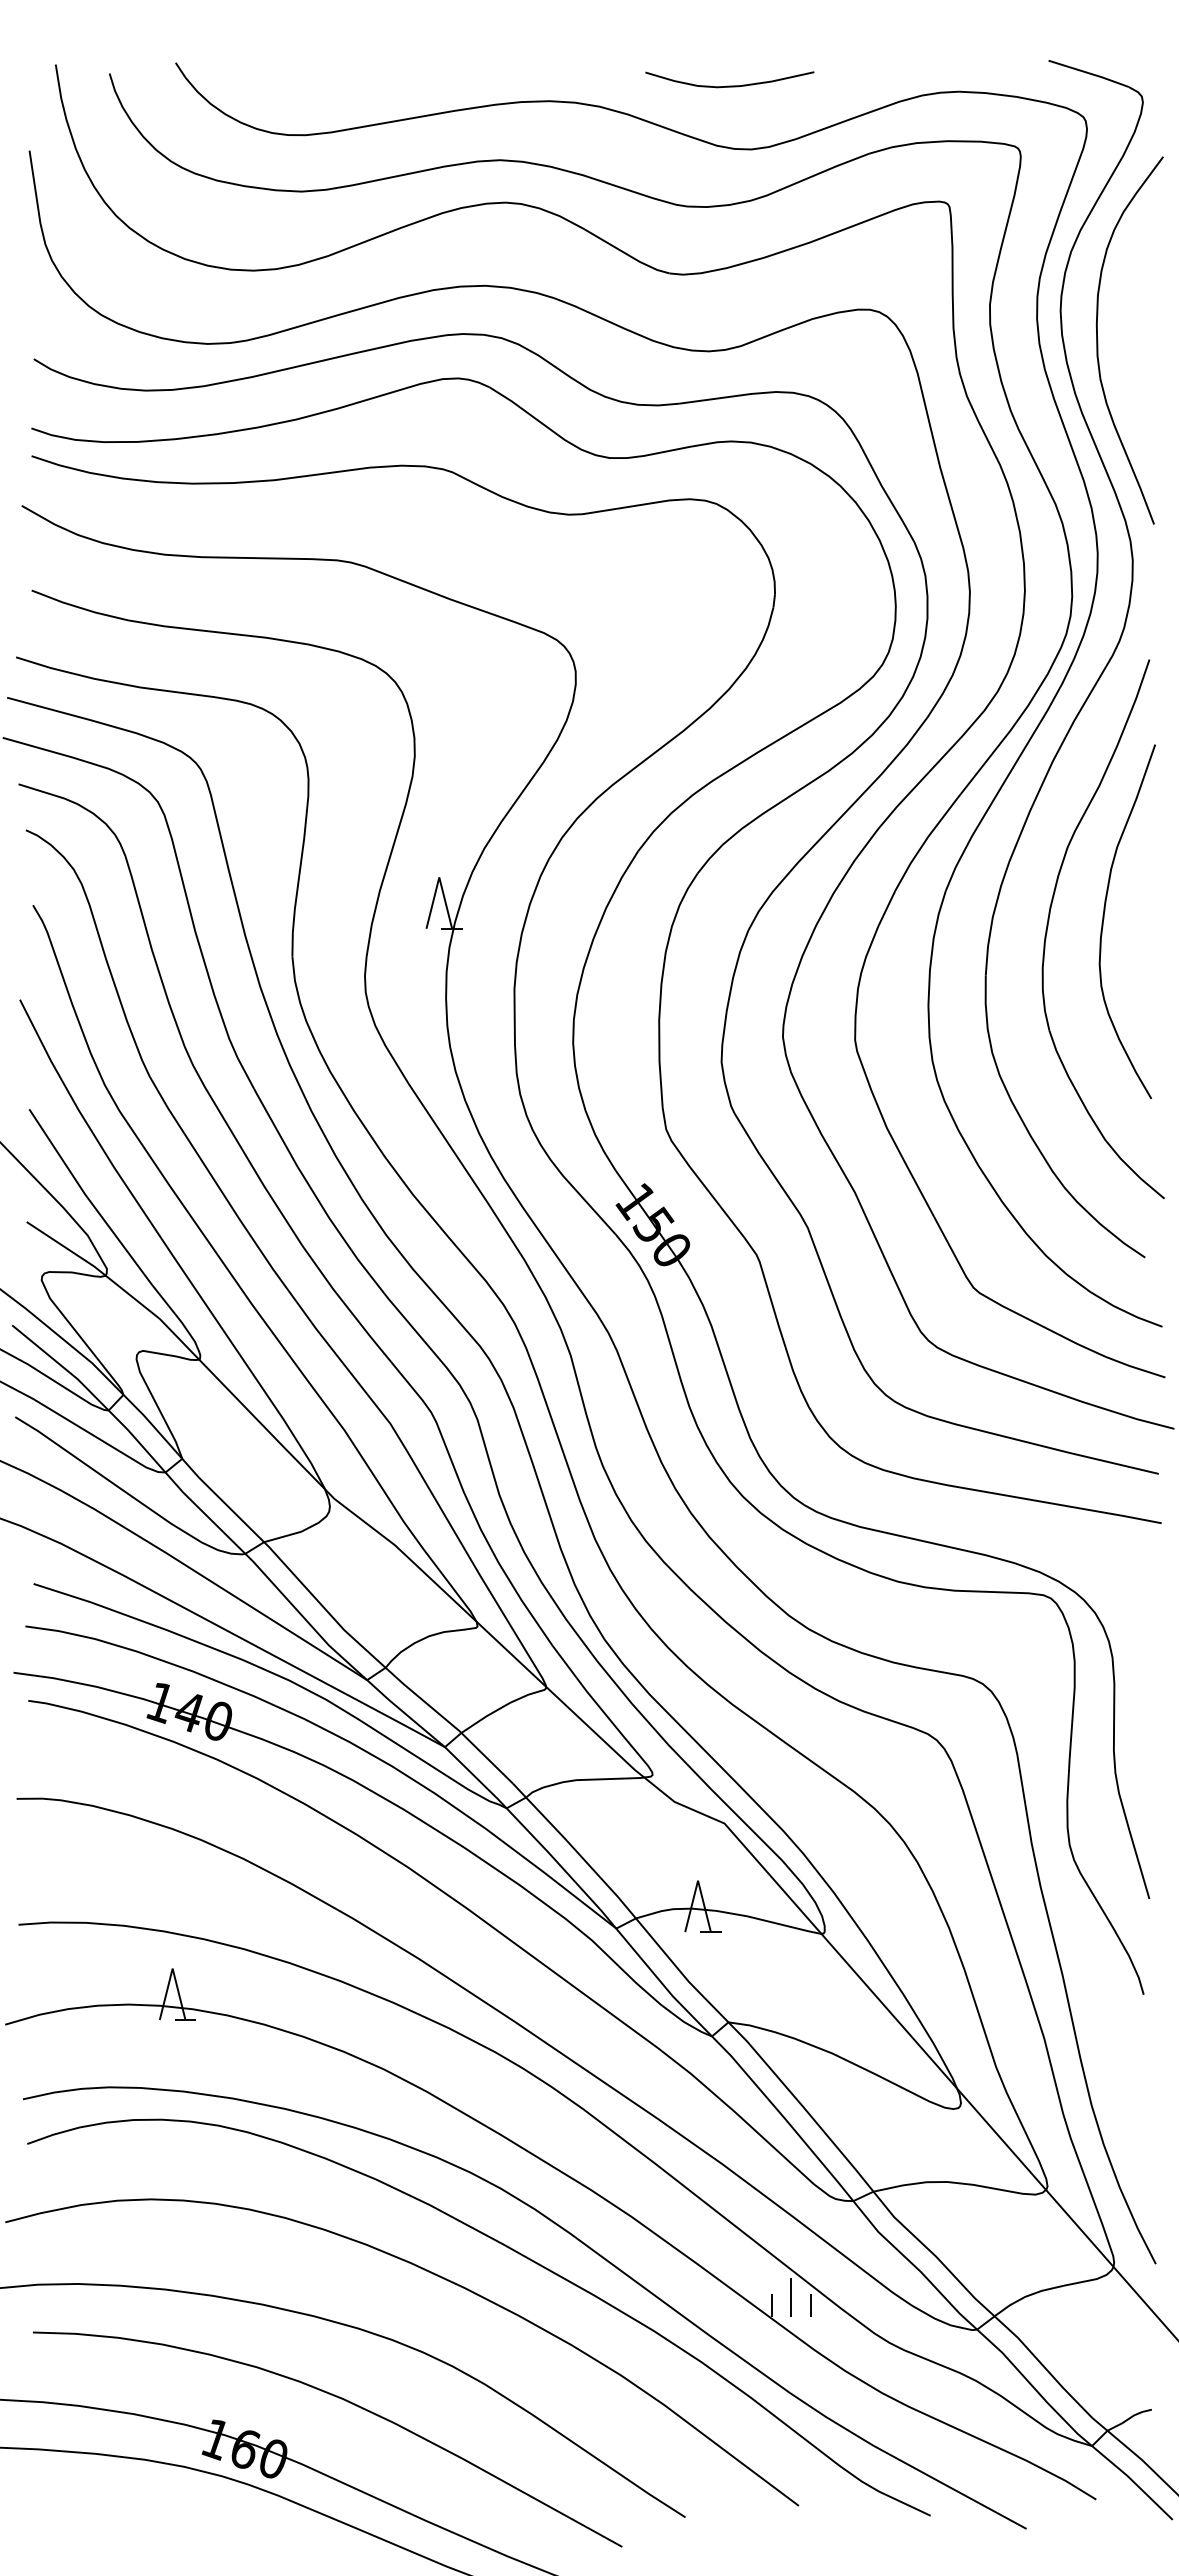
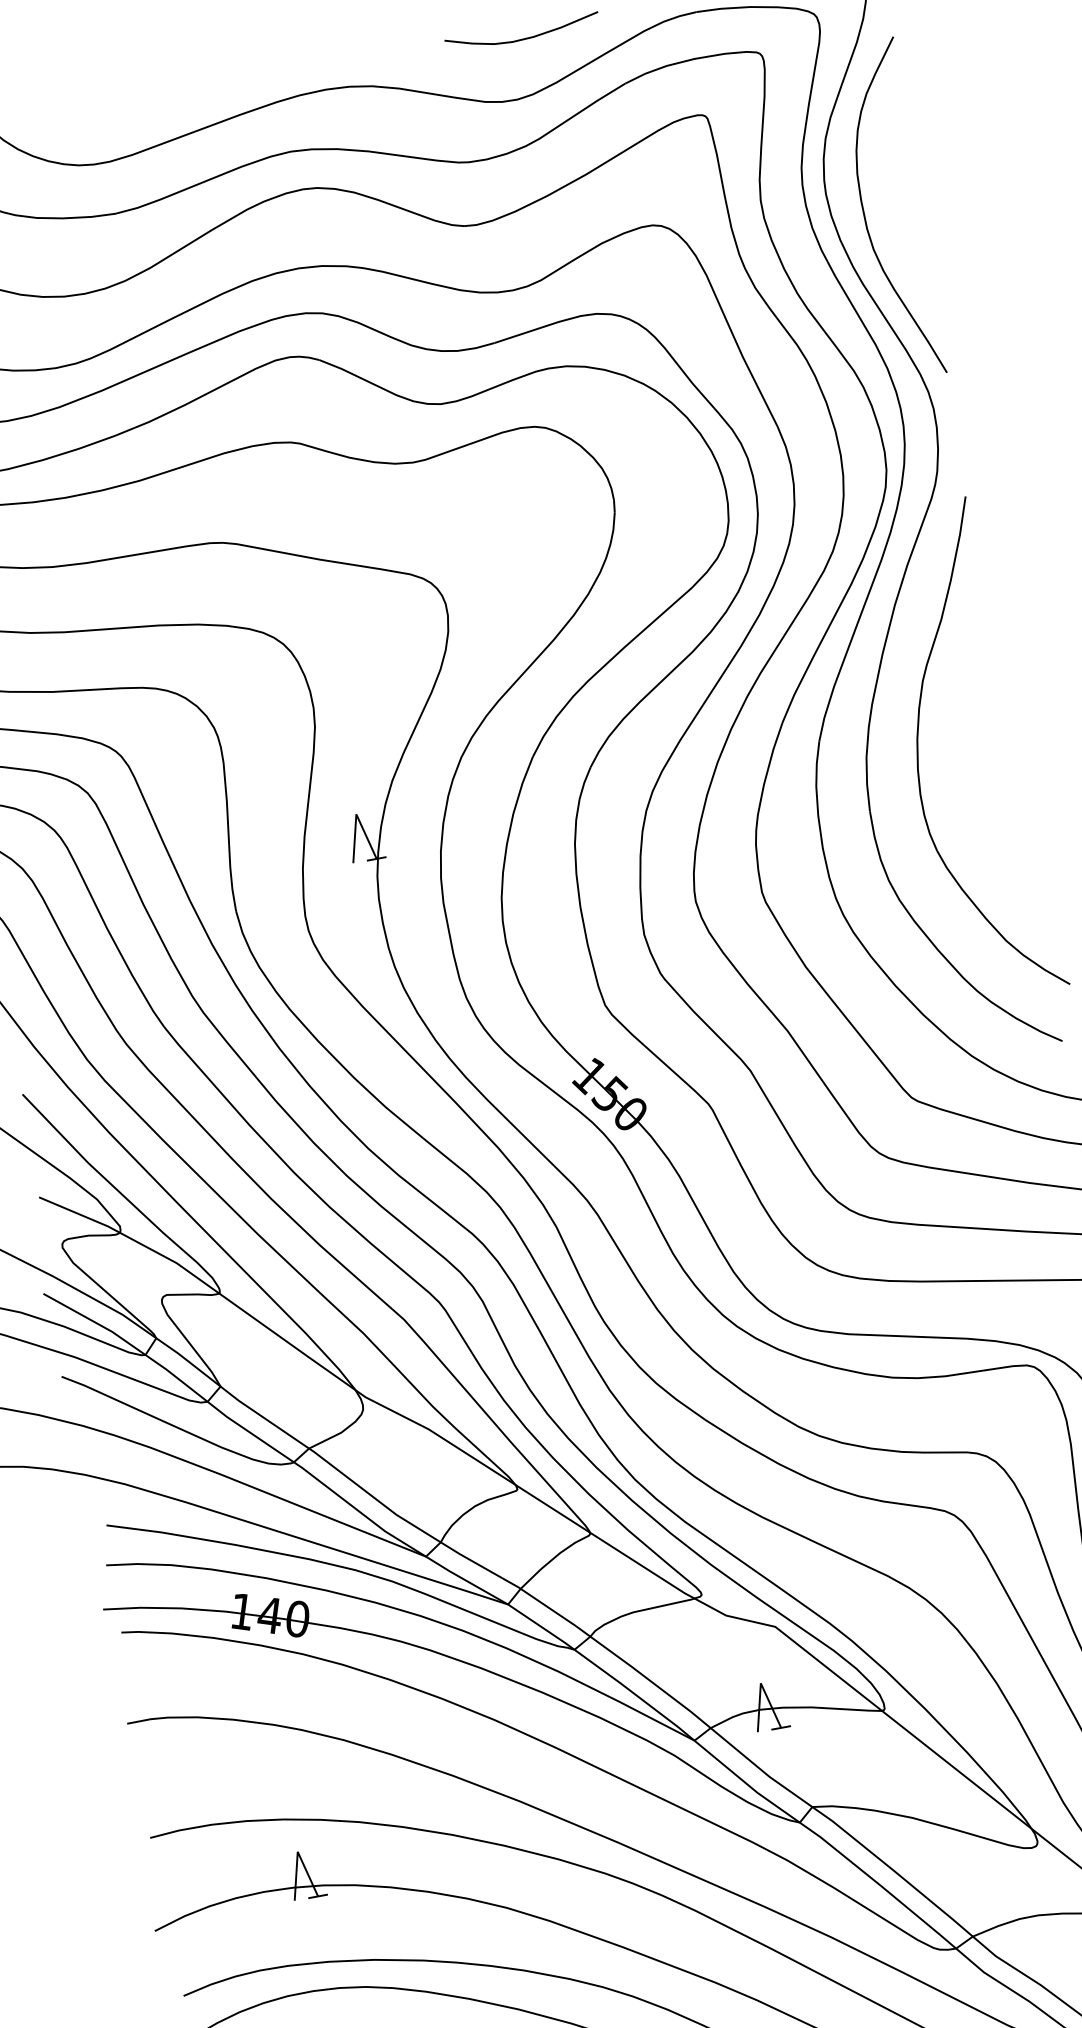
curve: (729, 85) -> (523, 38), moved
curve: (1104, 919) -> (968, 740), removed

